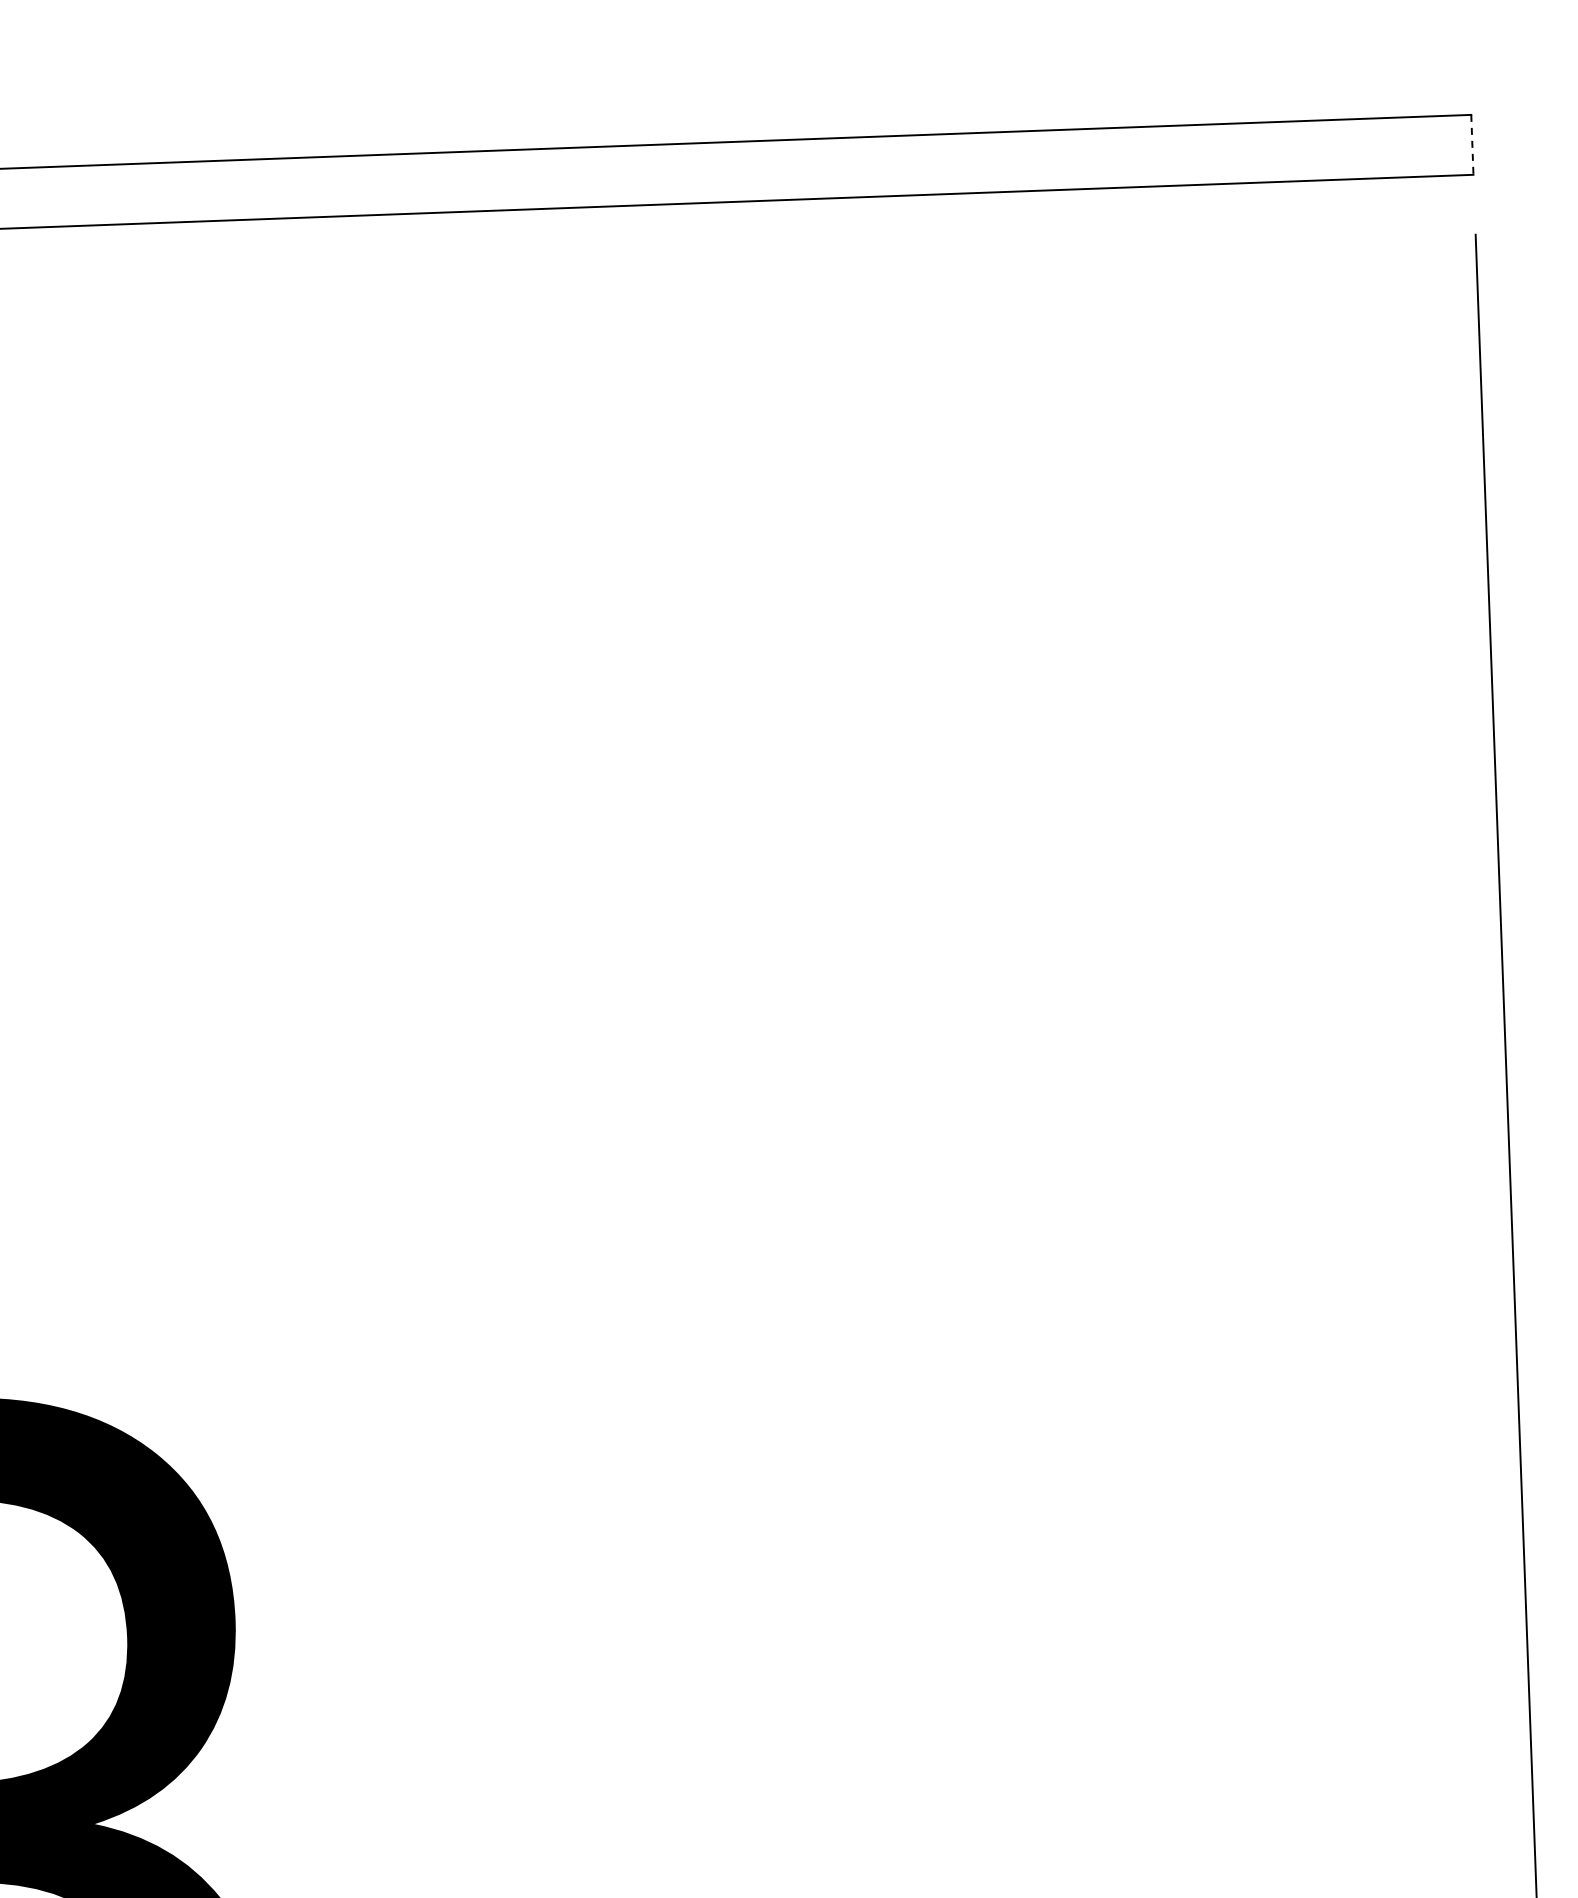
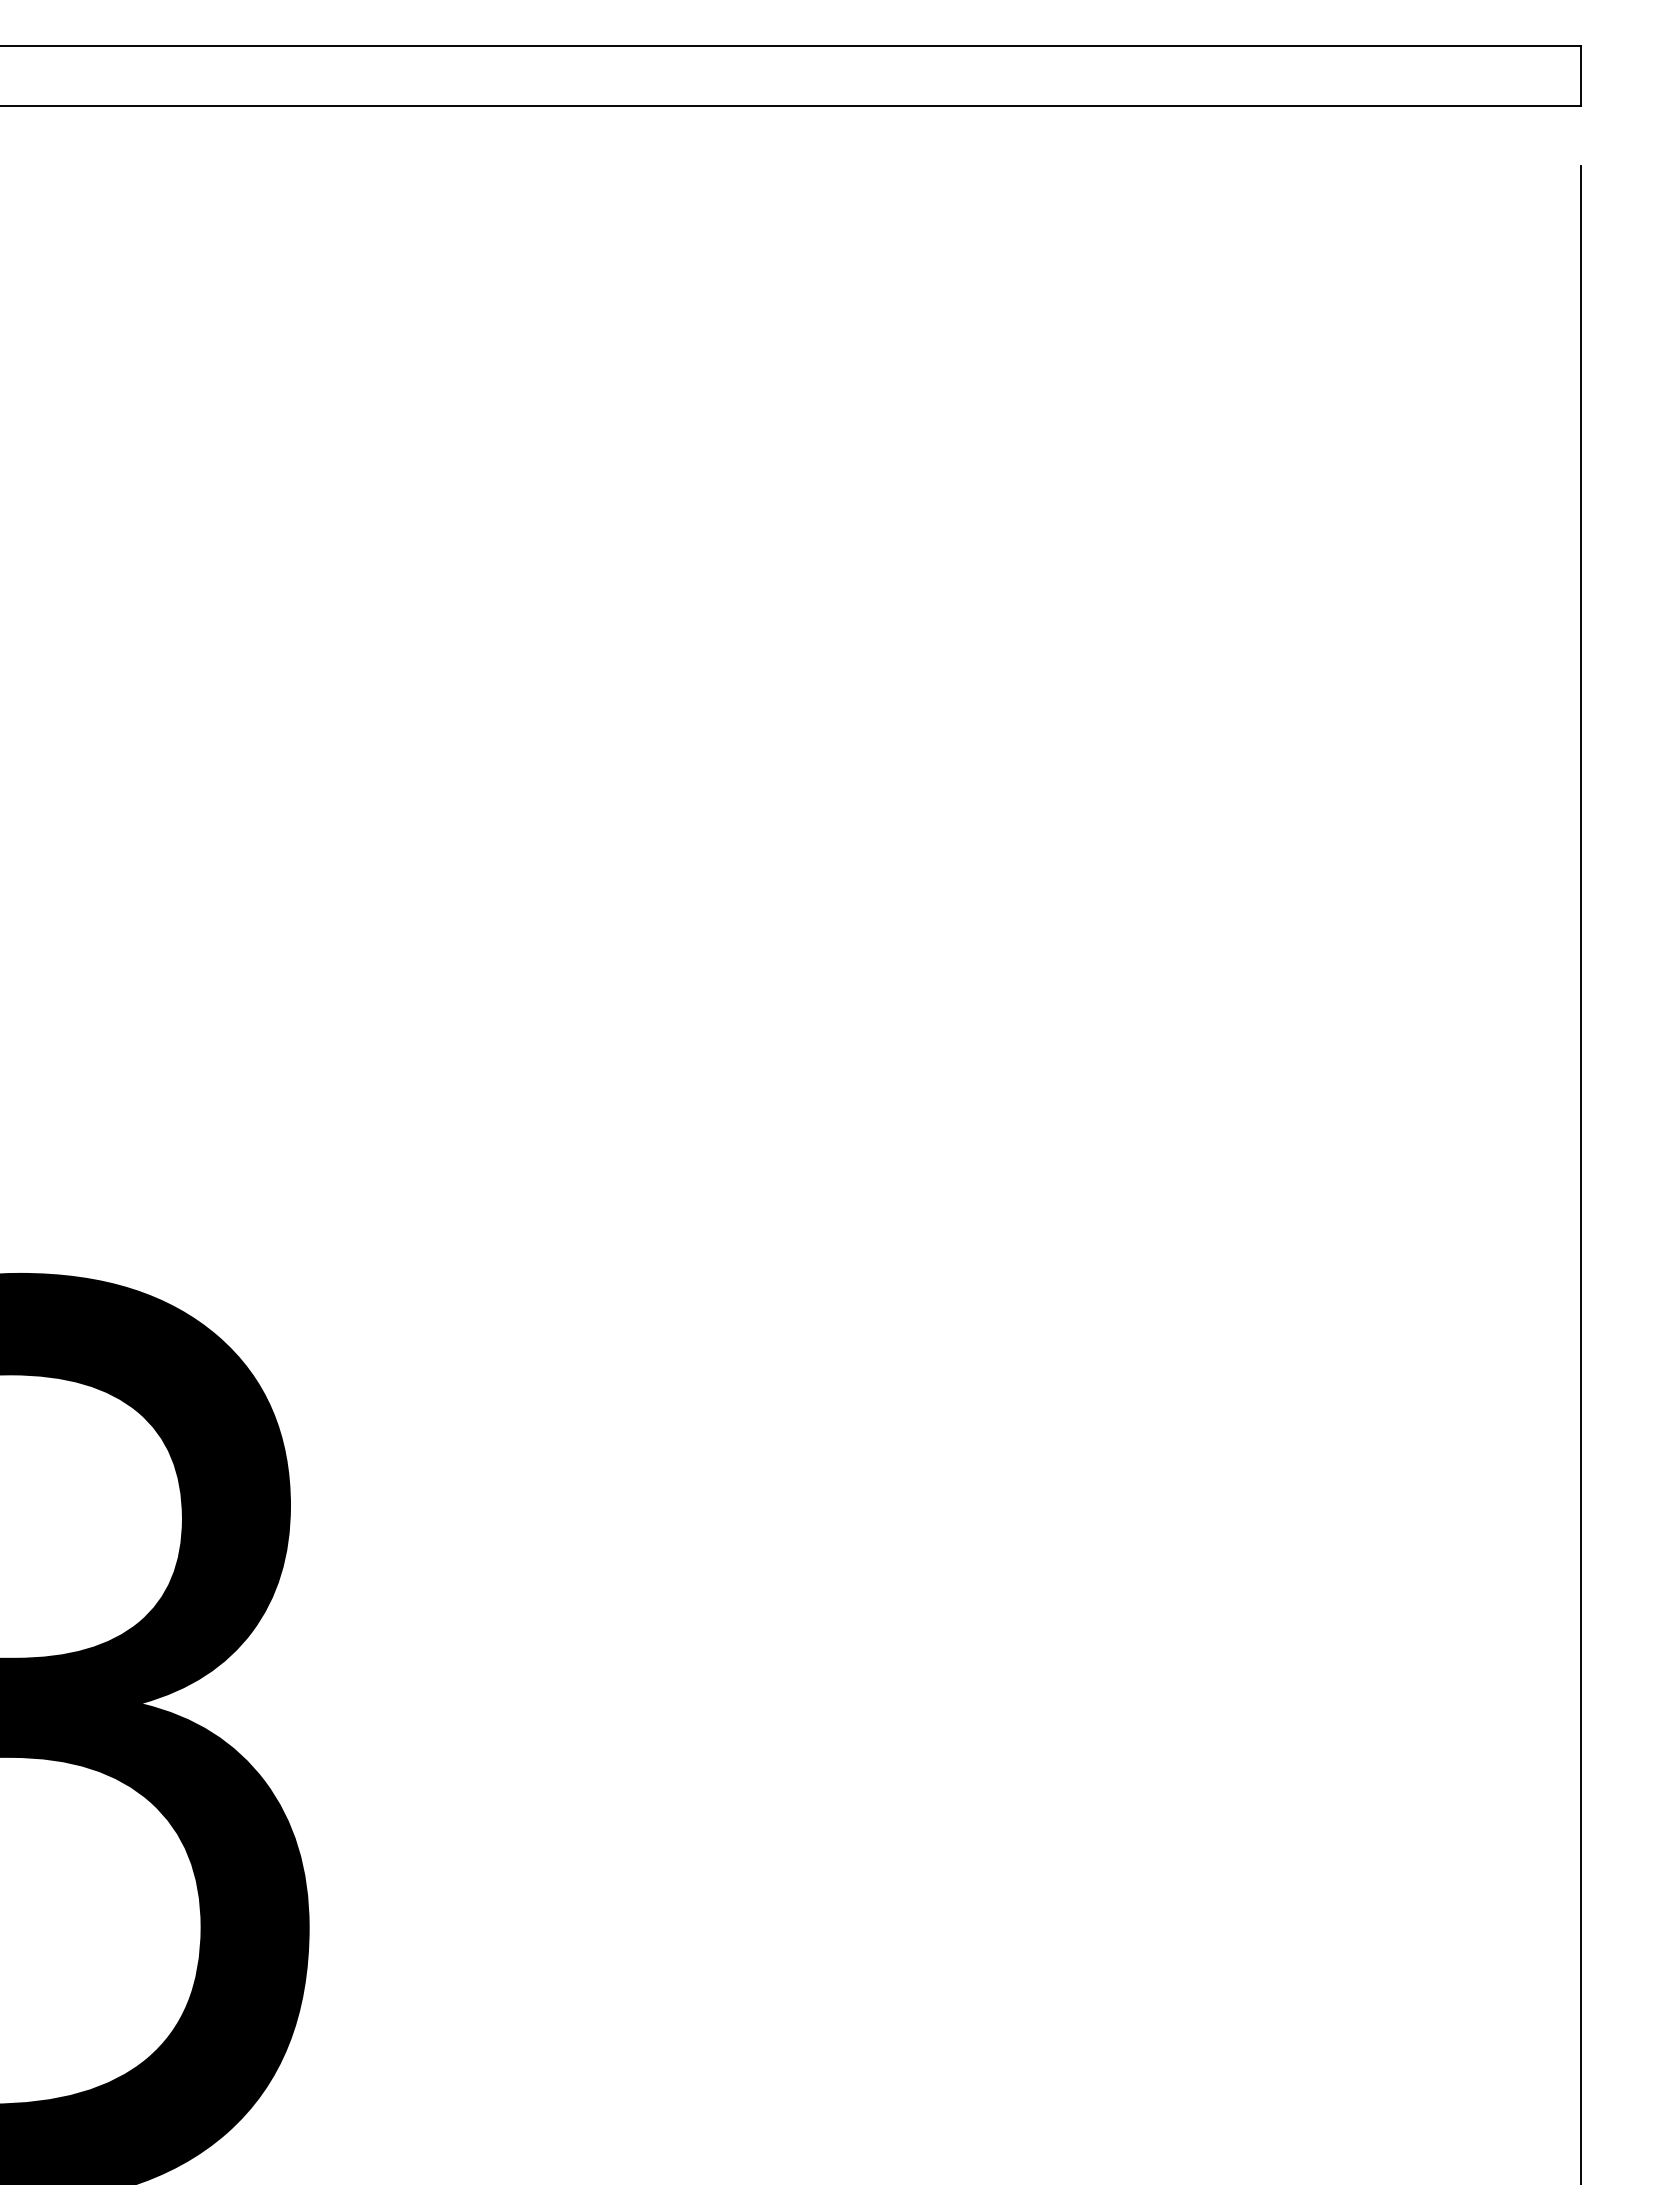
line: (1472, 144) -> (1581, 75), dashed -> solid

